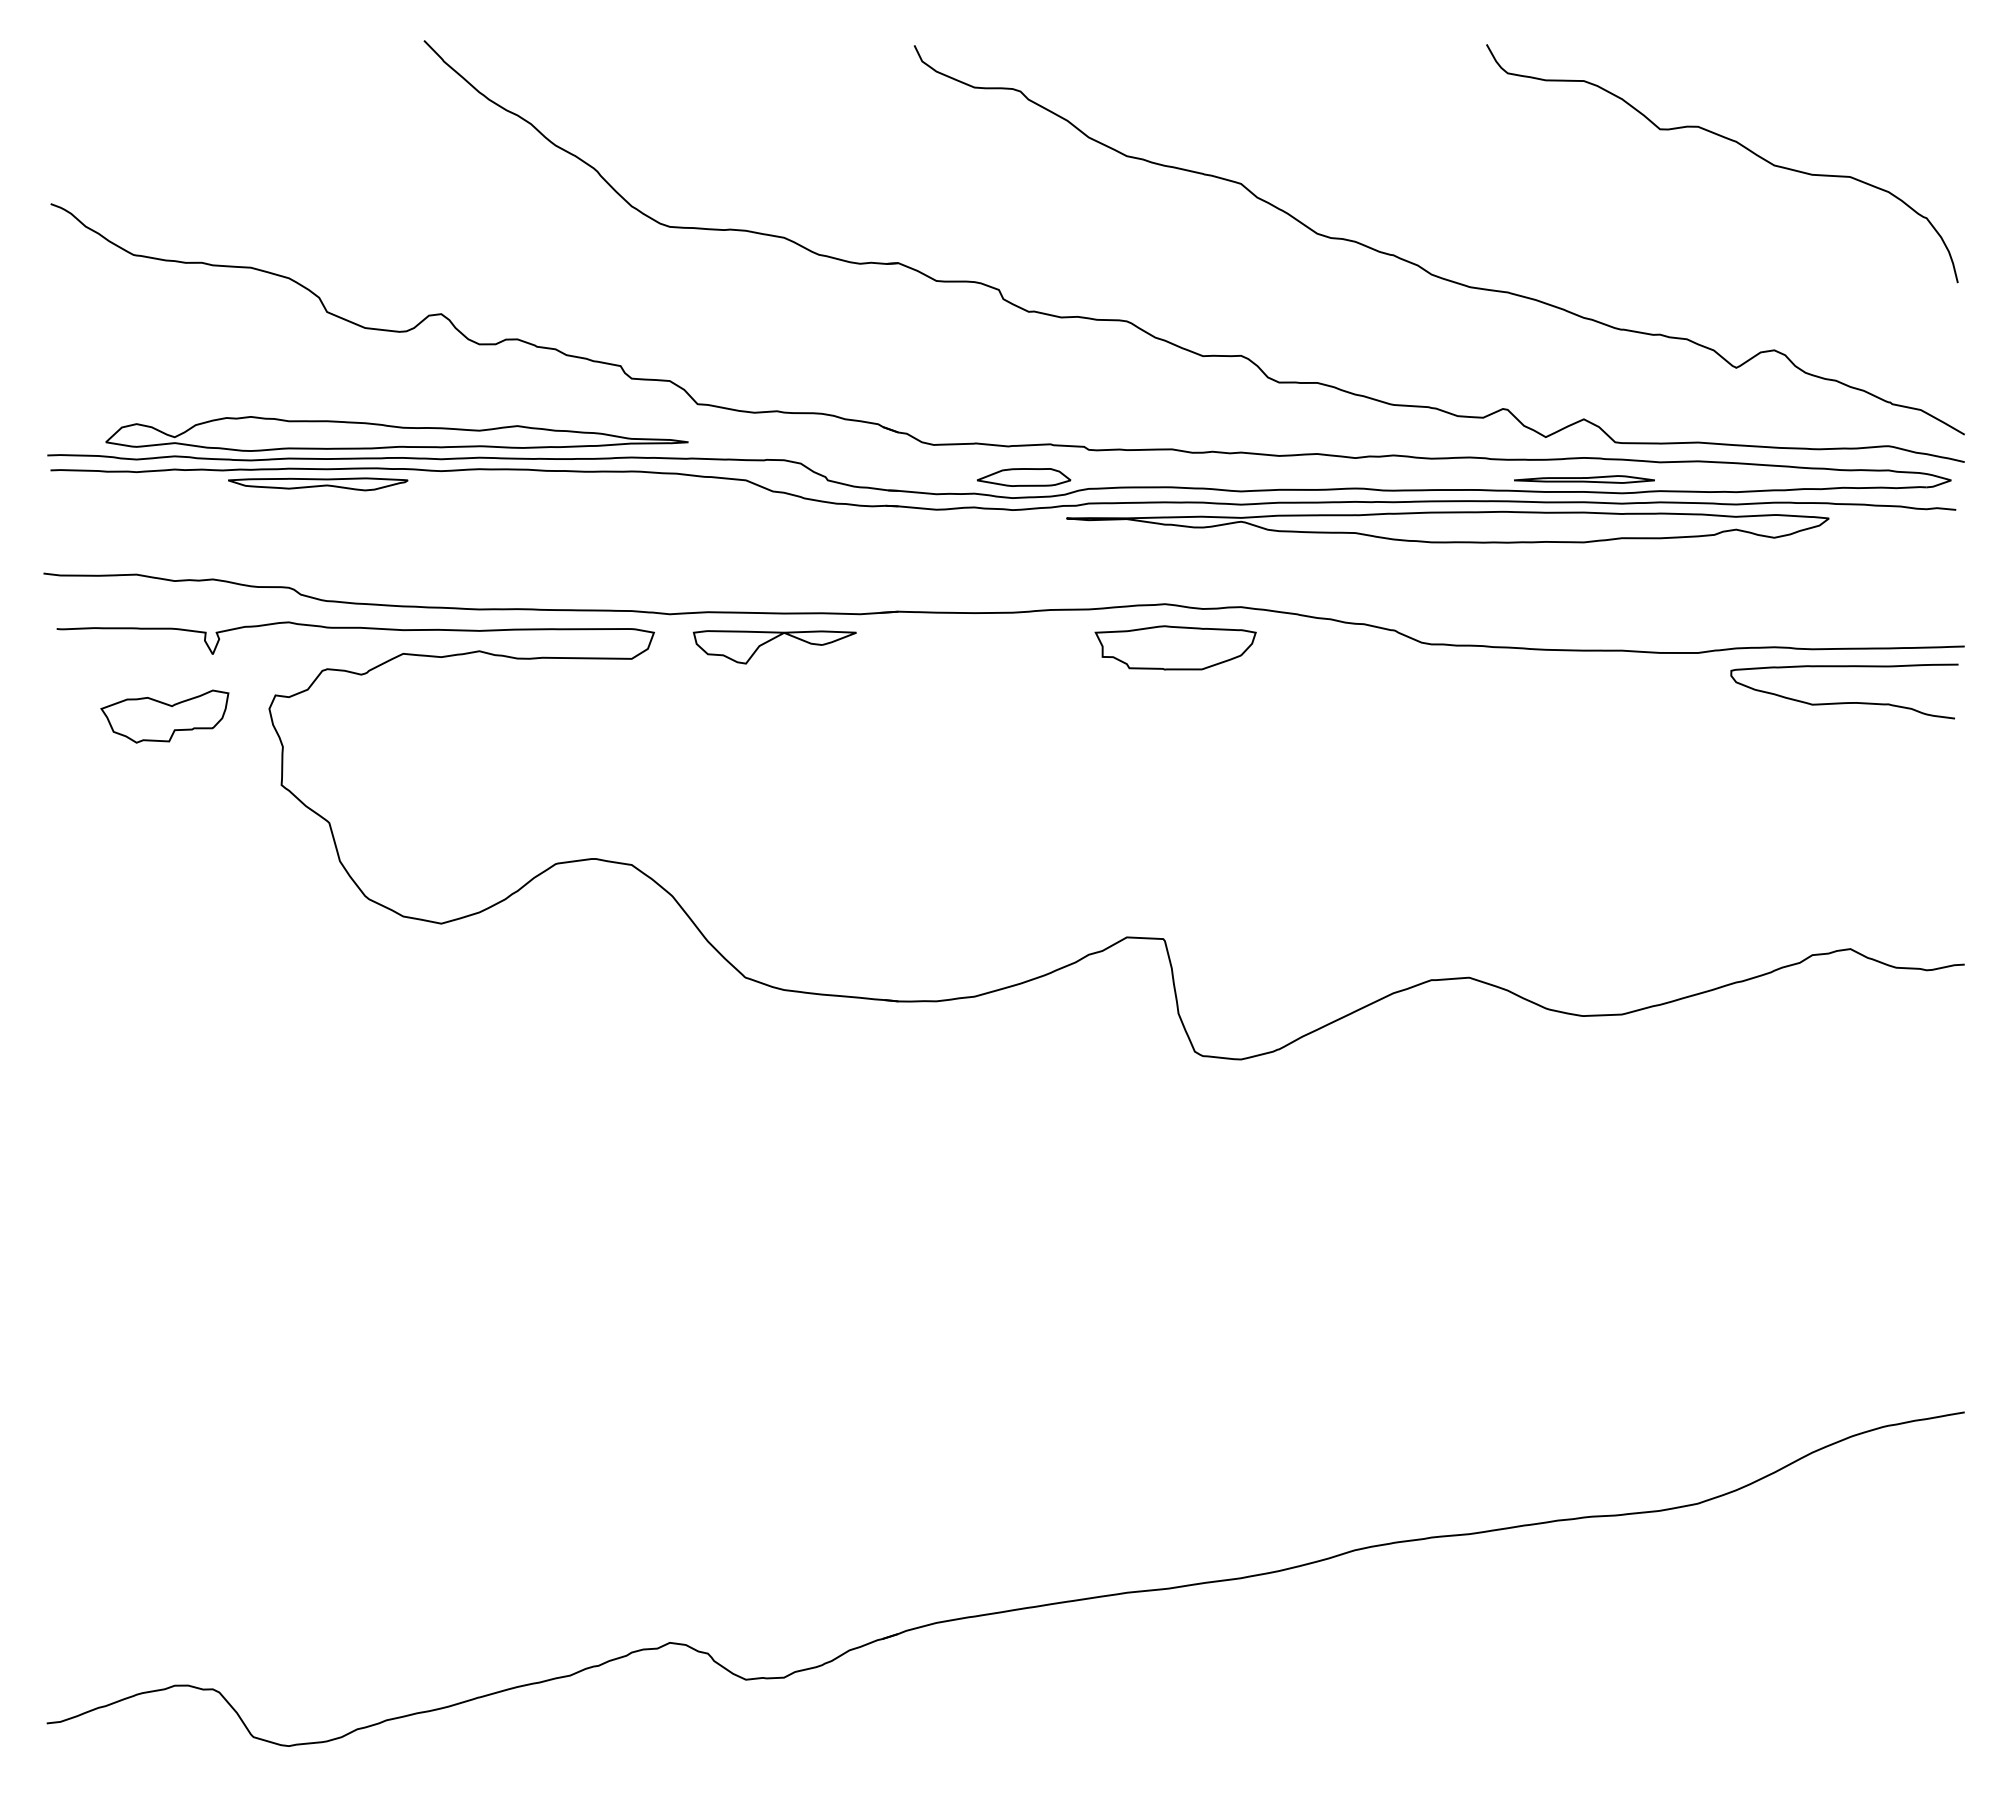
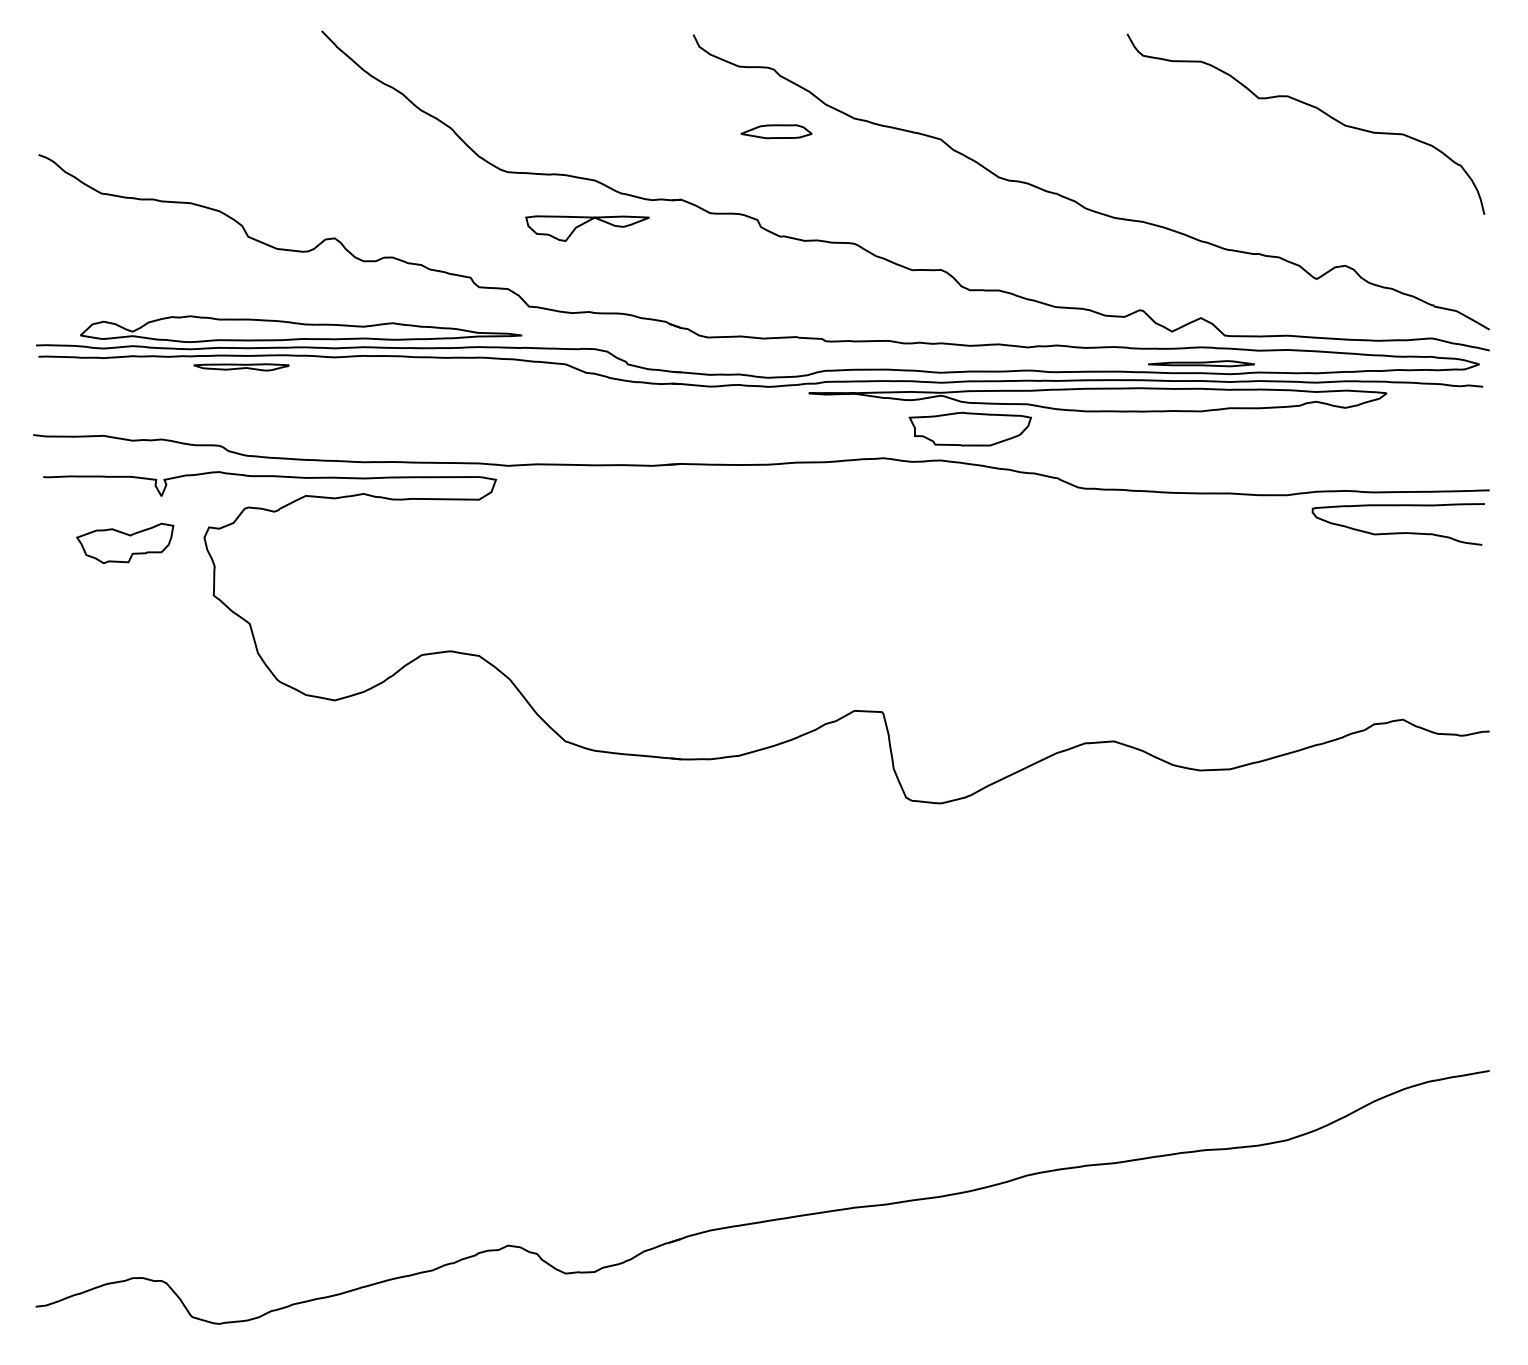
part: (1024, 477) -> (776, 131), moved
part: (318, 484) -> (241, 367), size x0.7
part: (770, 641) -> (584, 224), moved
part: (1175, 647) -> (970, 428), moved

